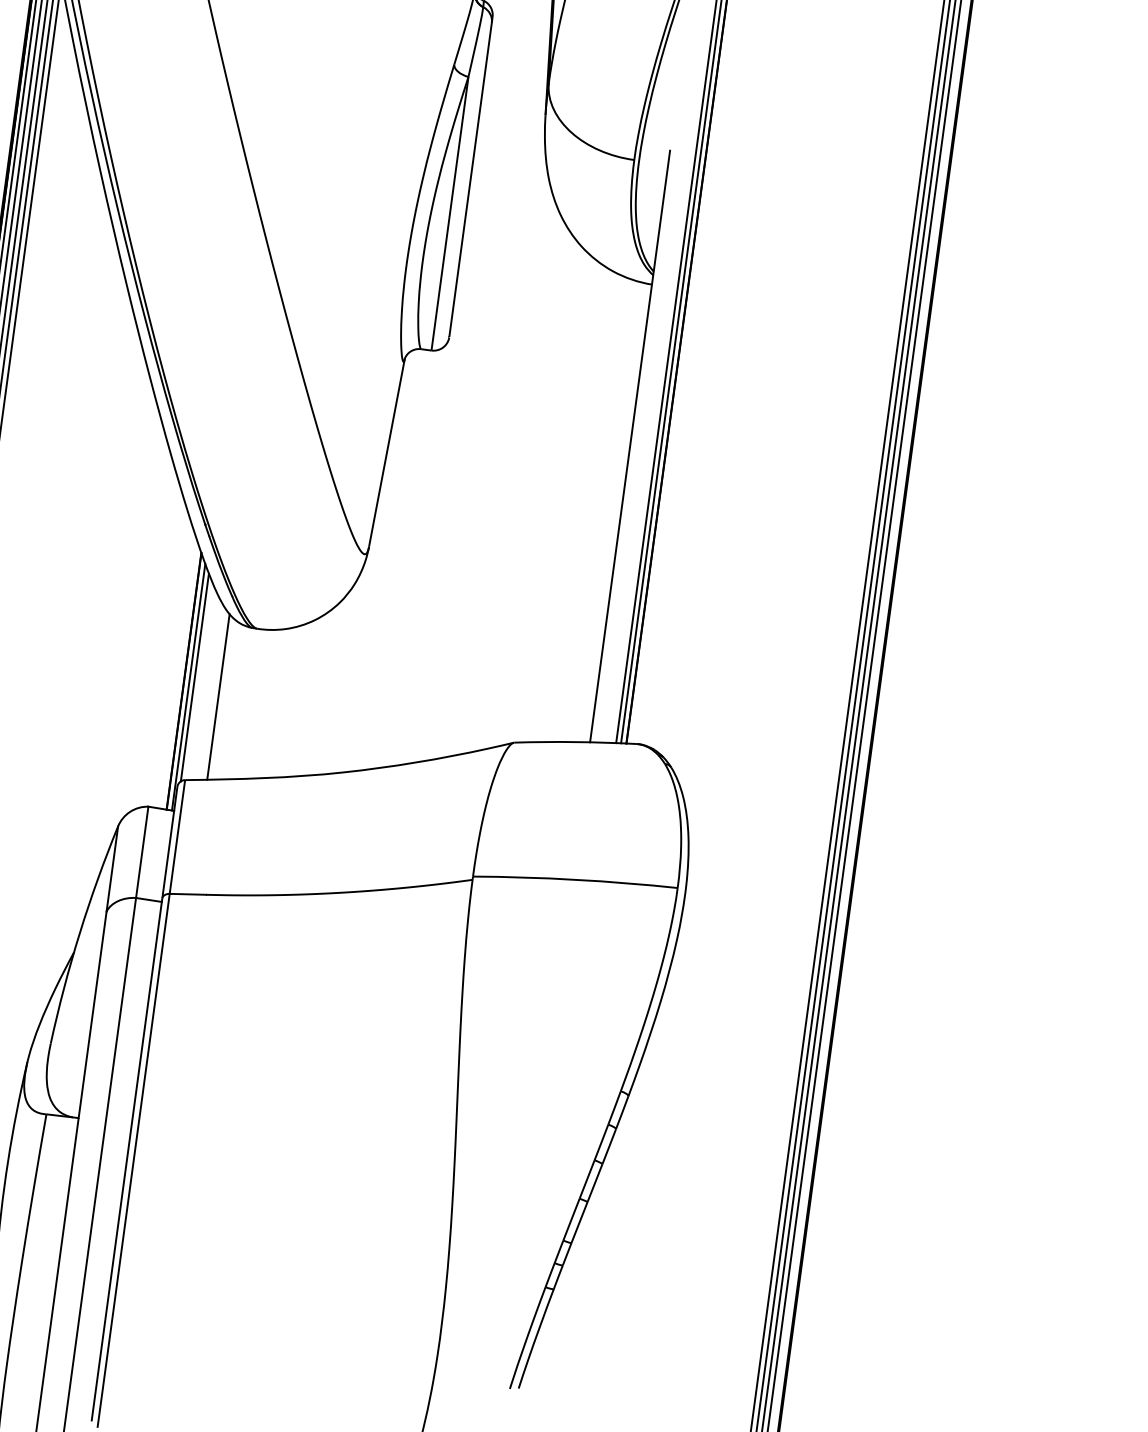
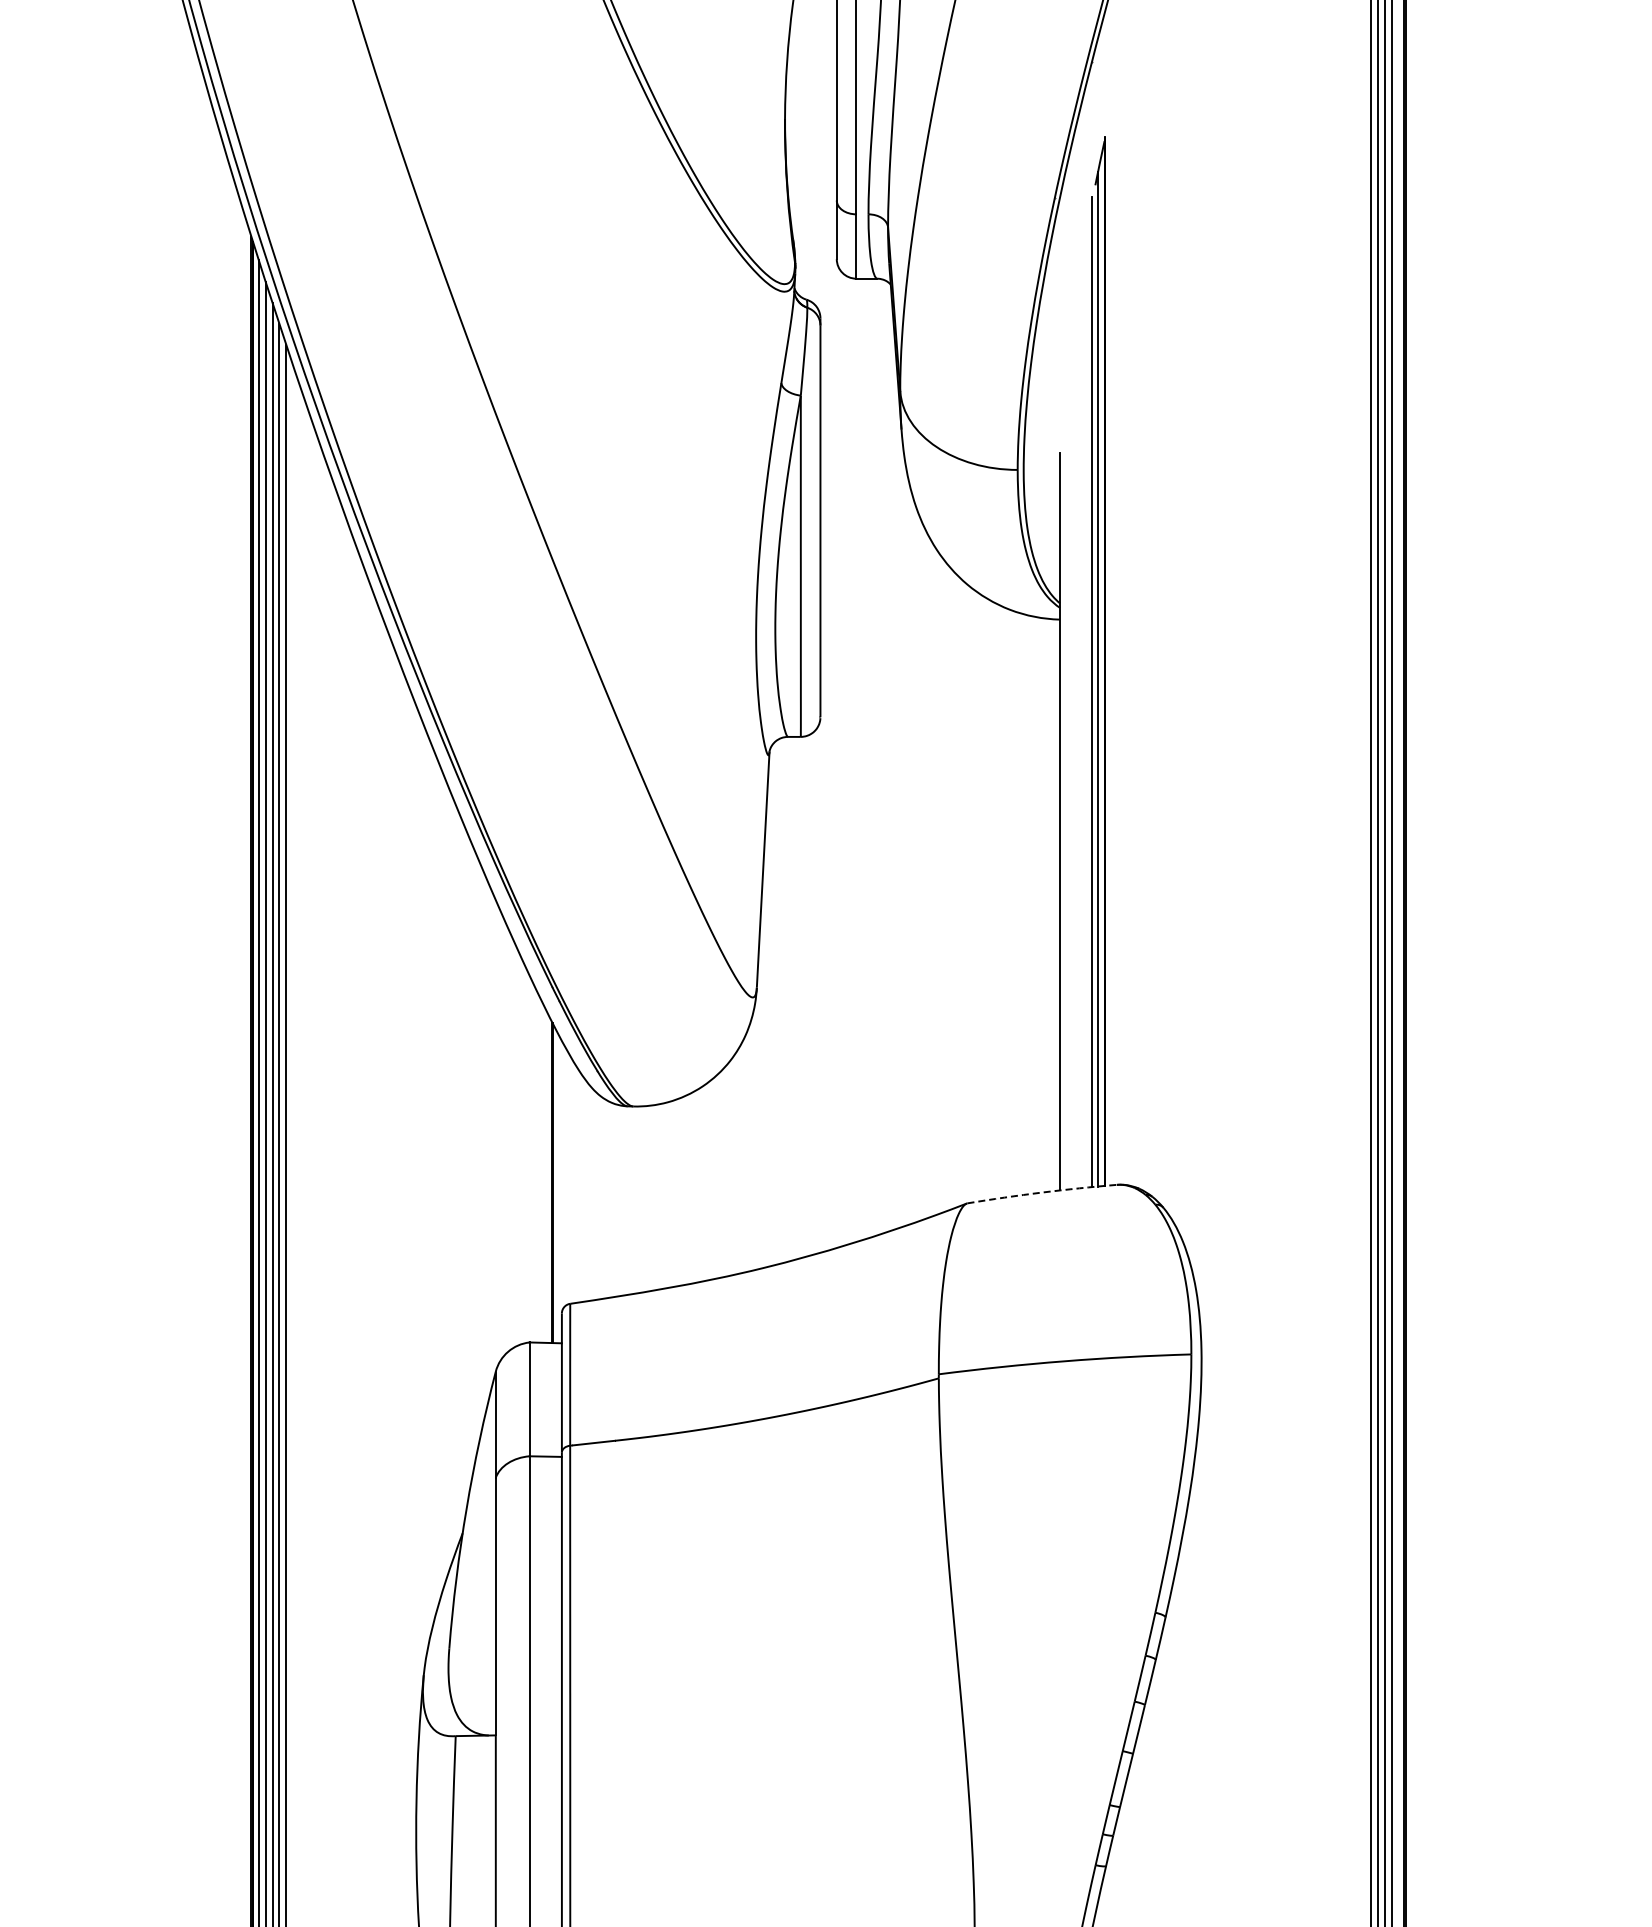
line: (195, 677) -> (565, 1176), removed
line: (188, 687) -> (559, 1189), removed
line: (218, 697) -> (597, 1196), removed
arc: (575, 742) -> (1042, 1192), solid -> dashed

